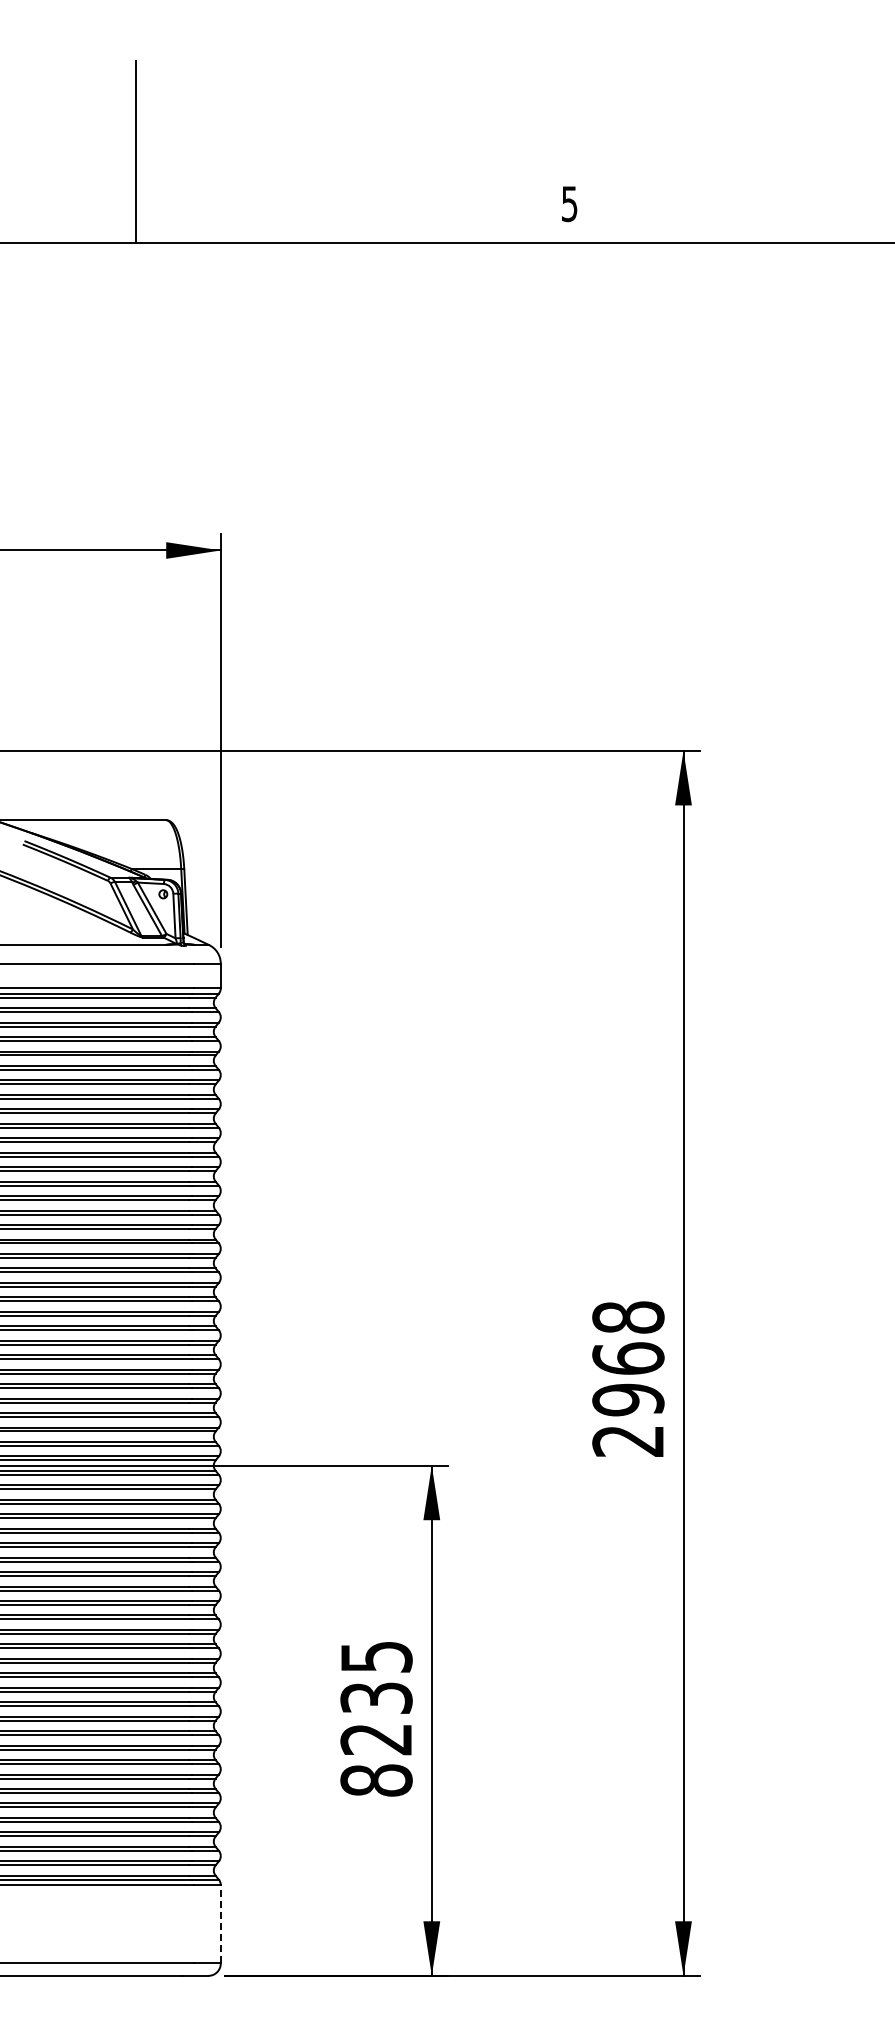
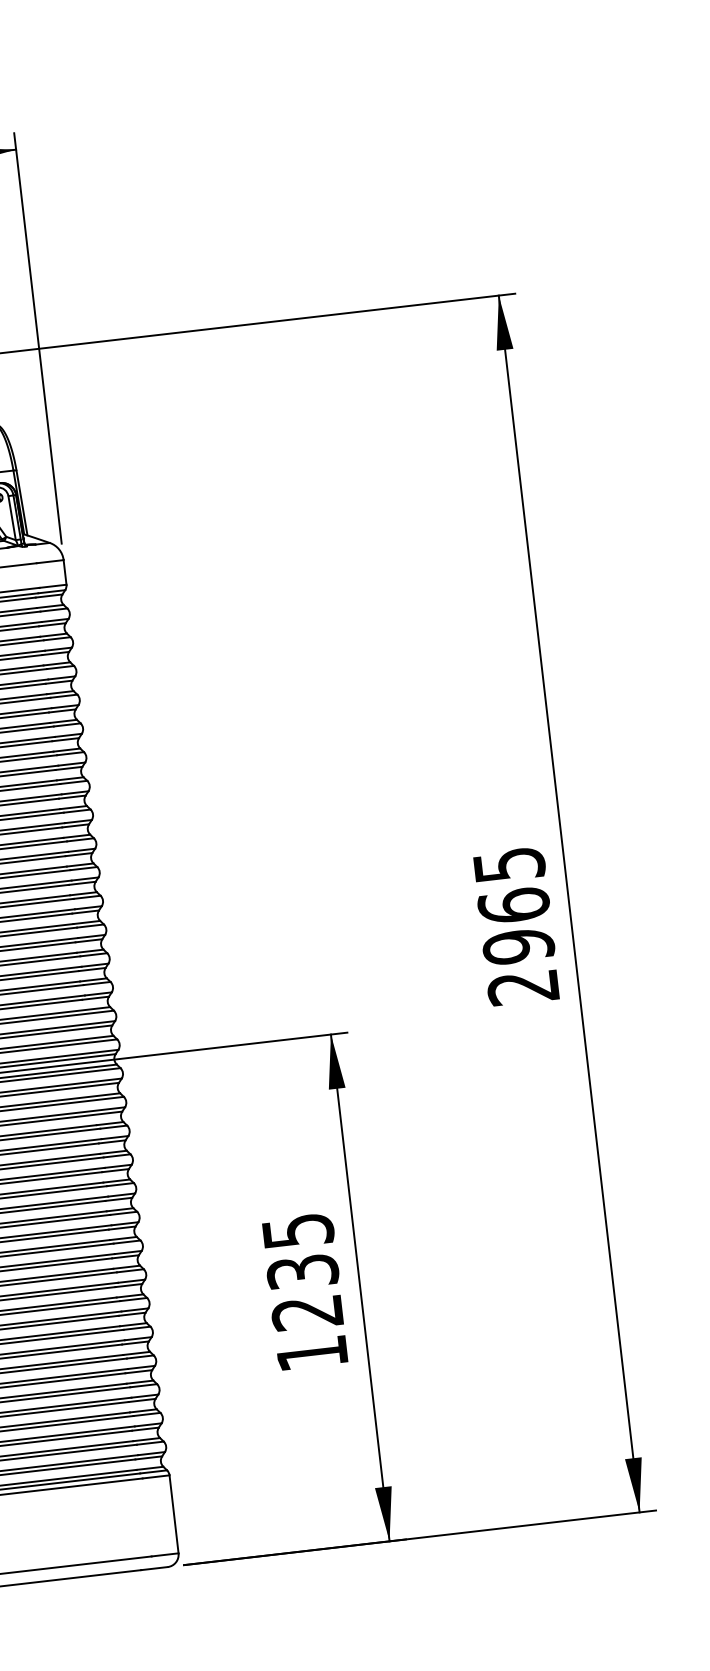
text: (628, 1317) -> (509, 864), 2968 -> 2965
text: (376, 1780) -> (312, 1353), 8235 -> 1235
line: (220, 1923) -> (173, 1513), dashed -> solid

